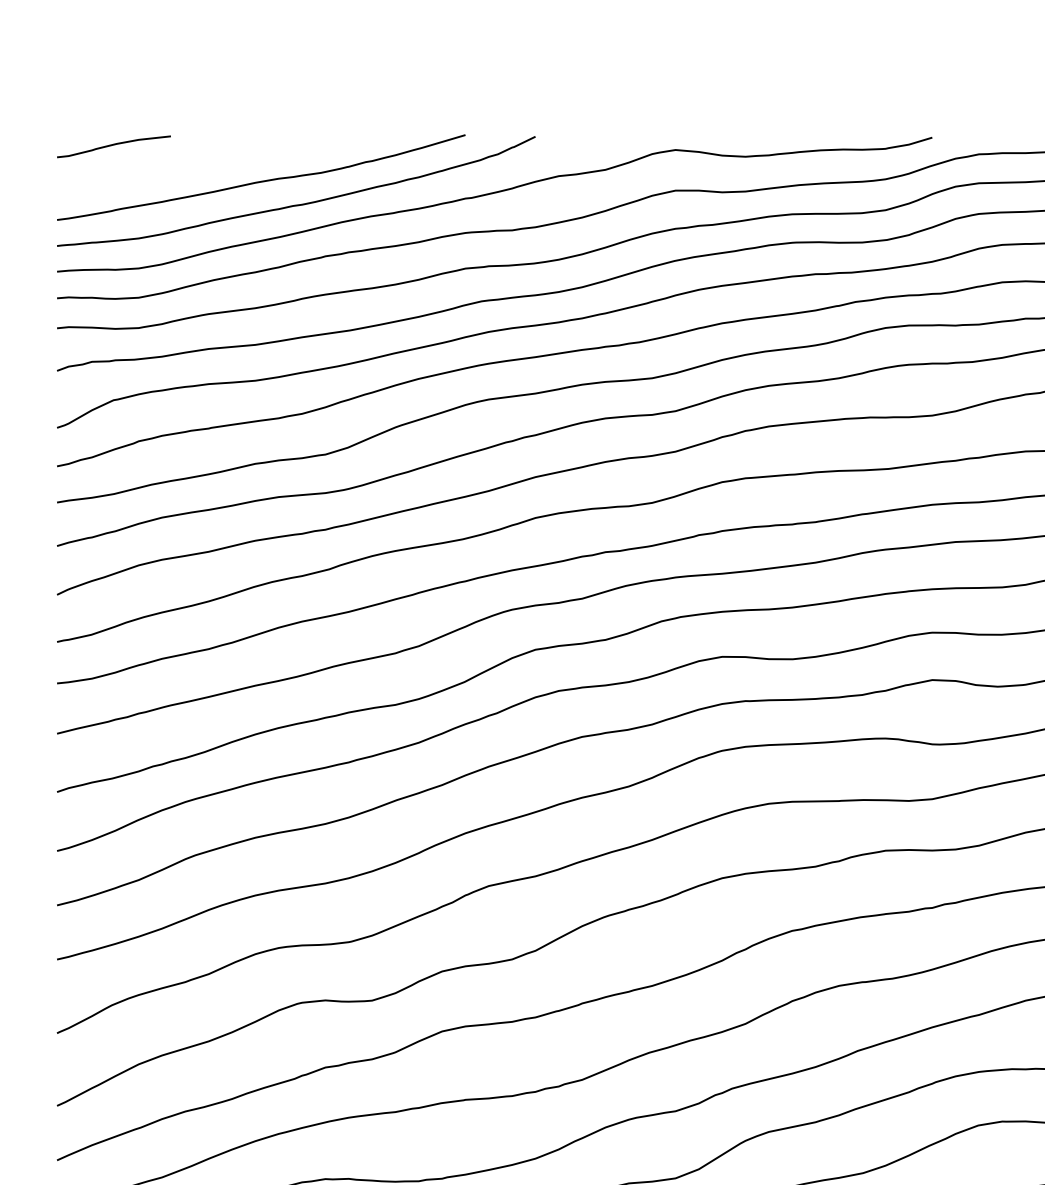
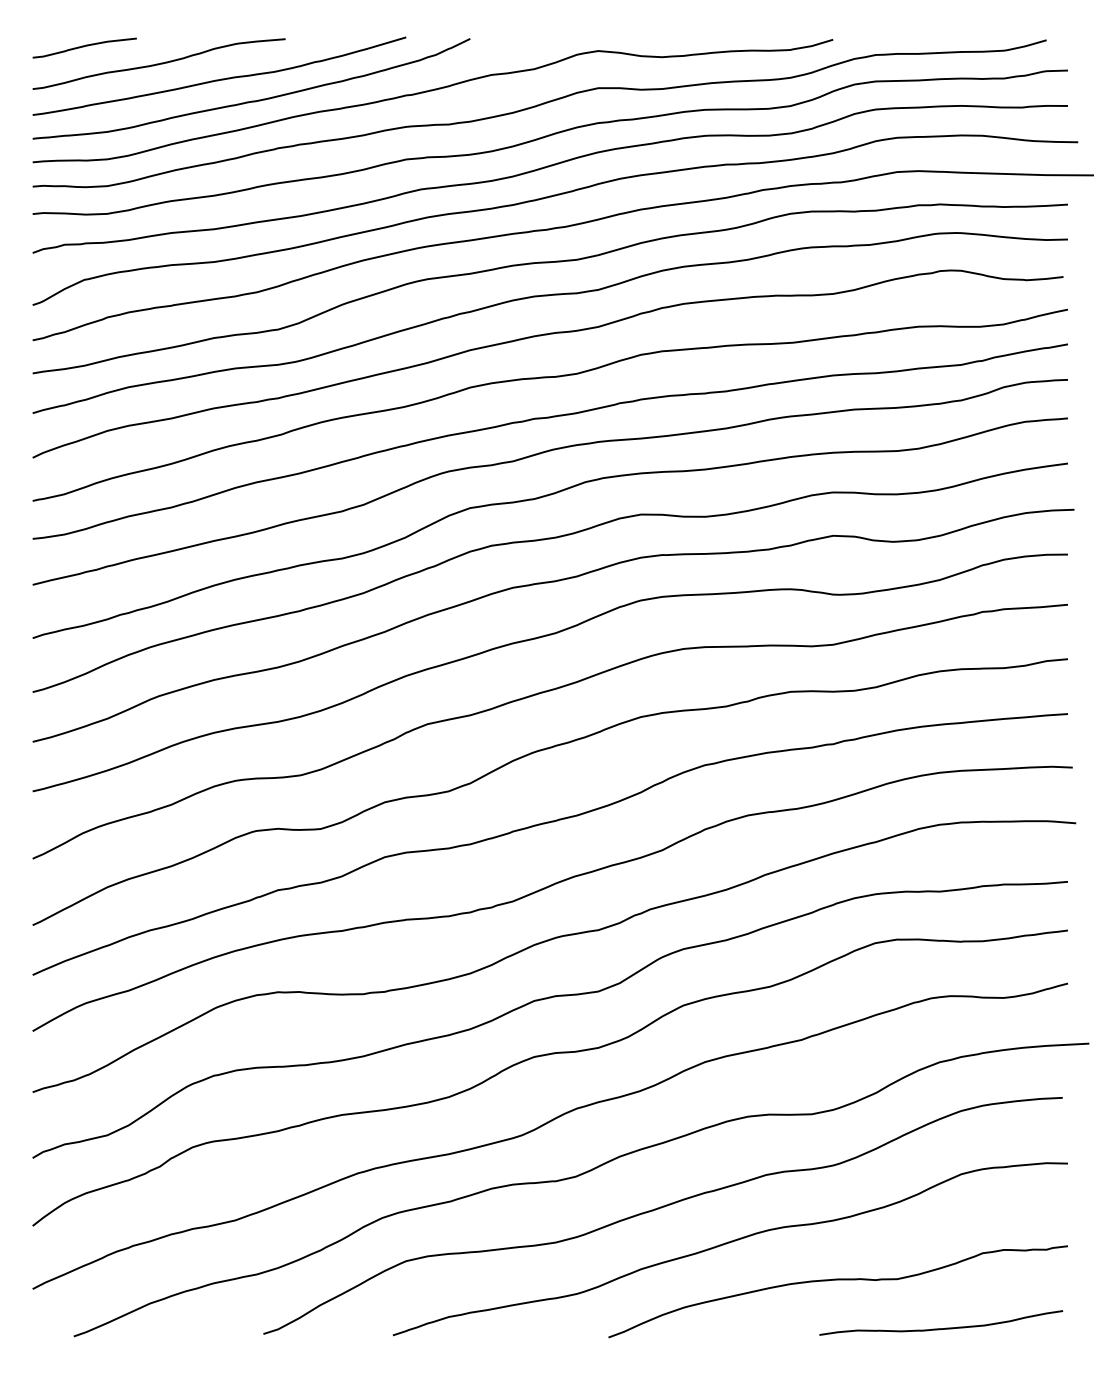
curve: (194, 163) -> (158, 63), added

